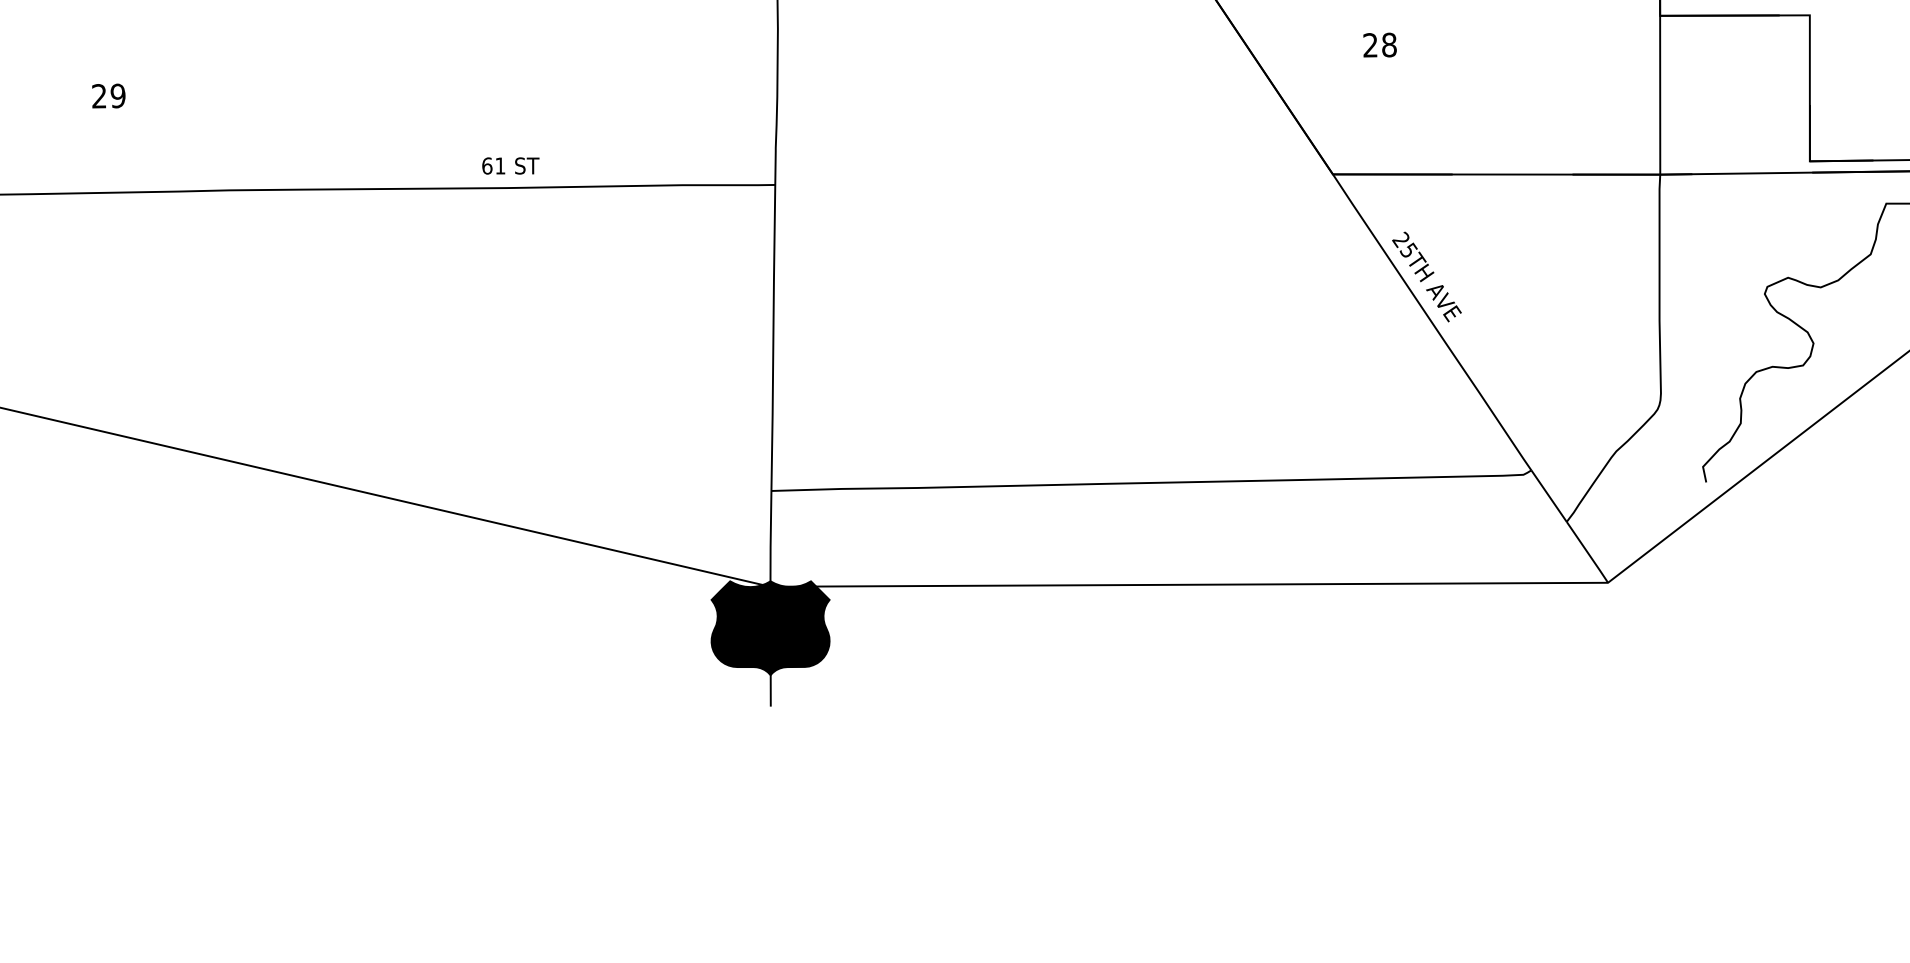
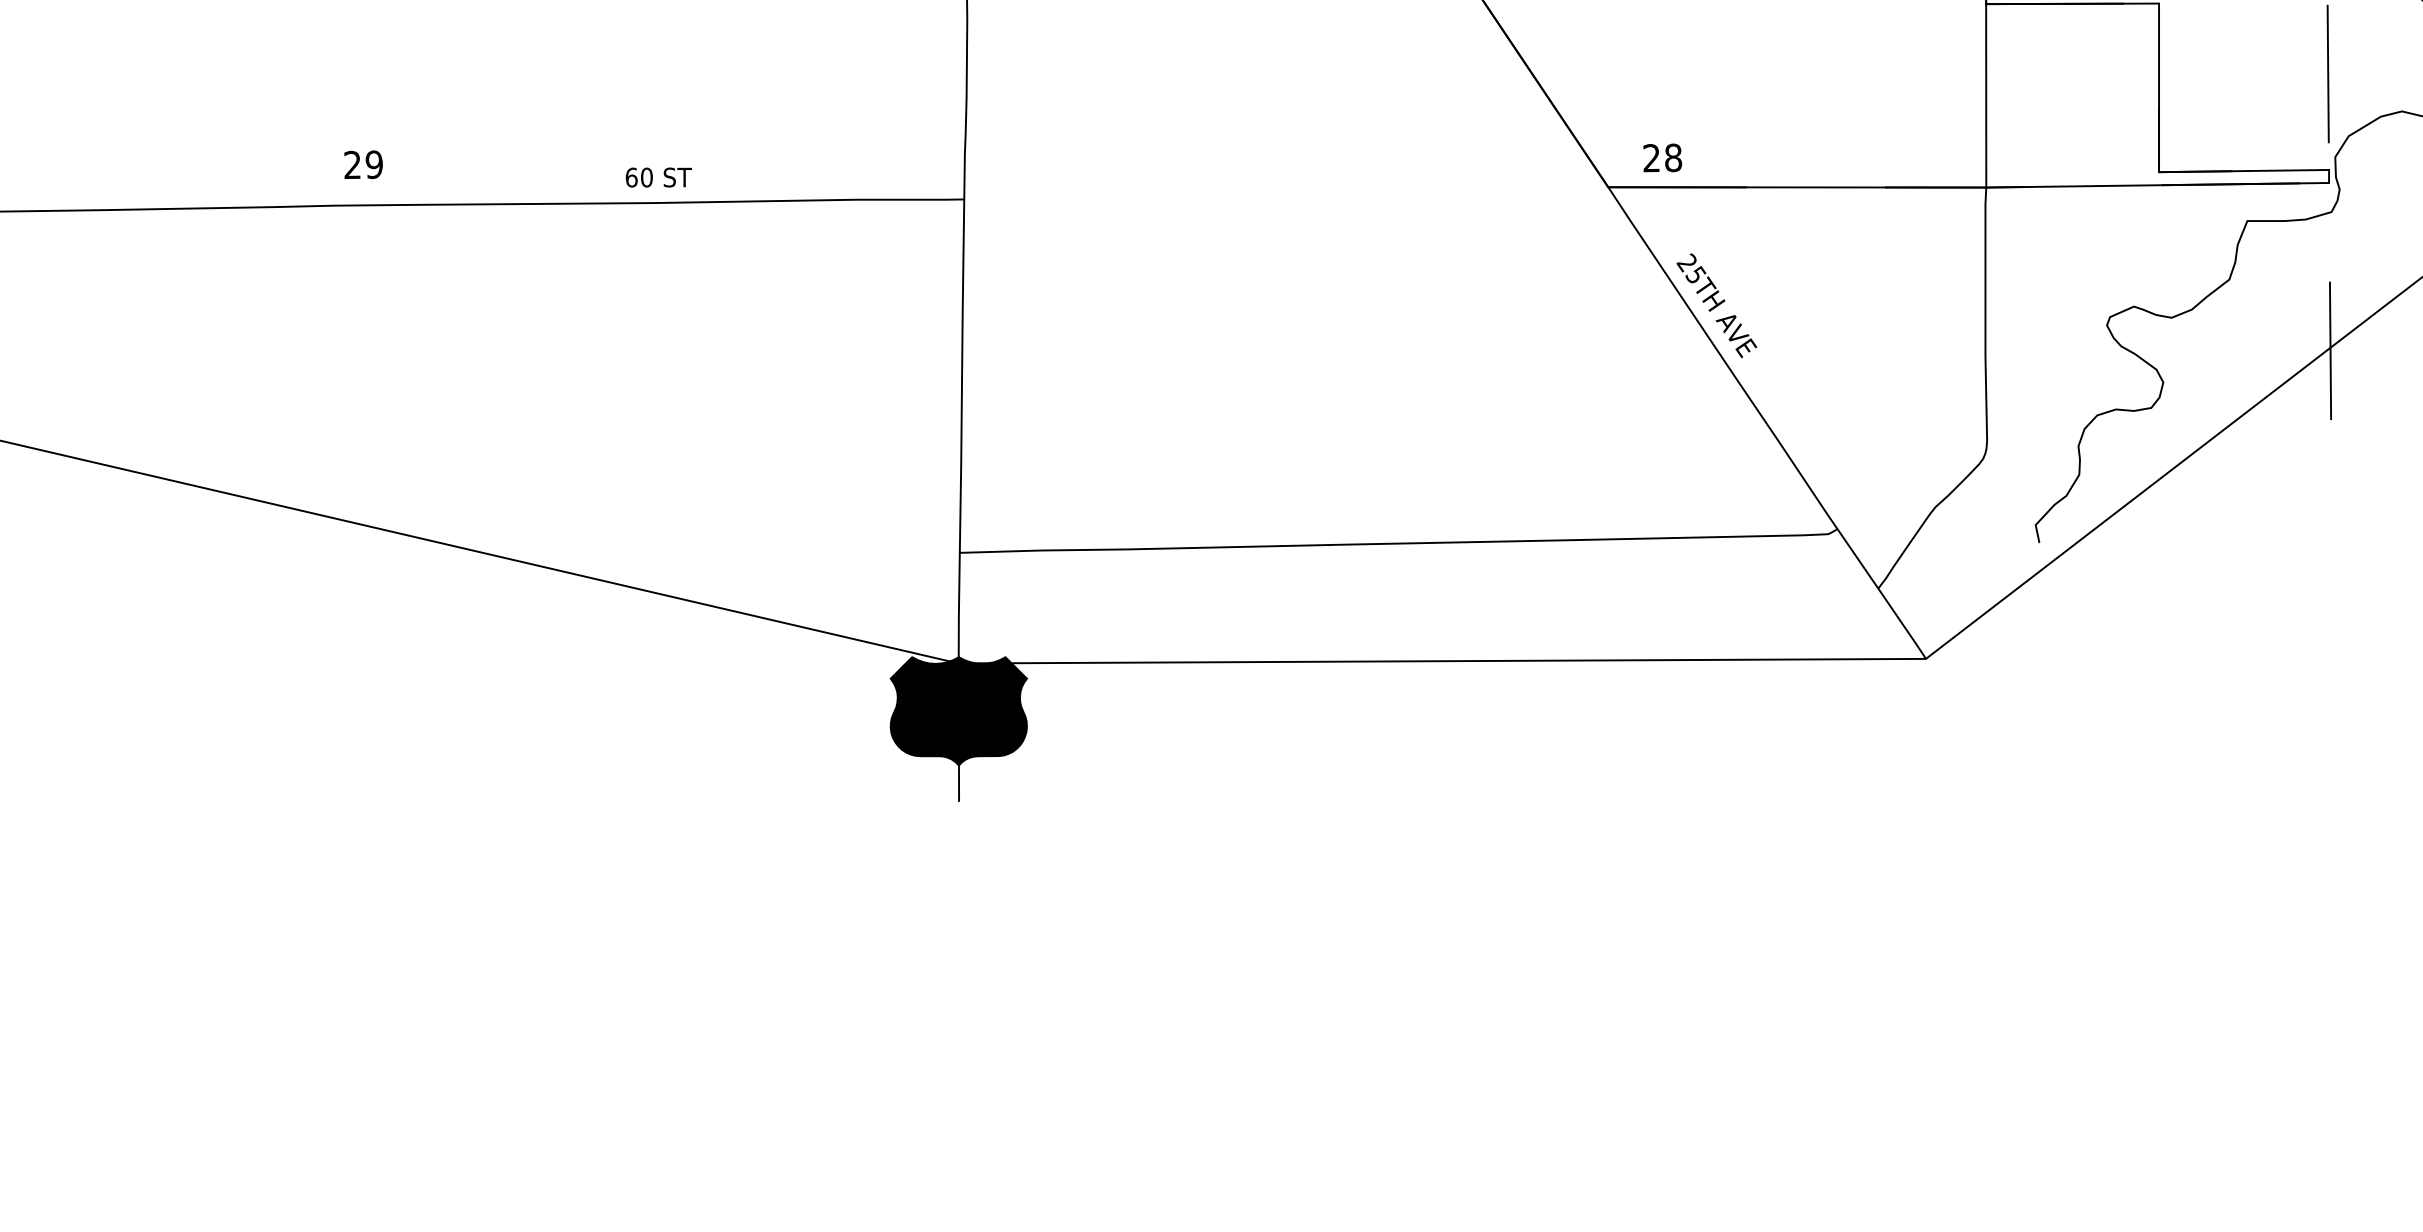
text: (1379, 44) -> (1662, 157), moved
text: (108, 95) -> (363, 164), moved
text: (500, 165) -> (646, 177), 61 -> 60

